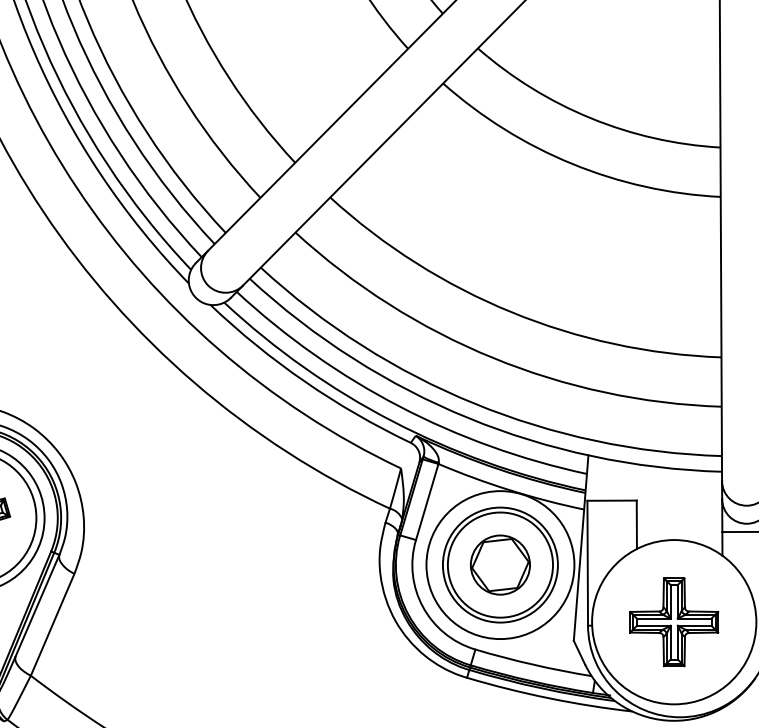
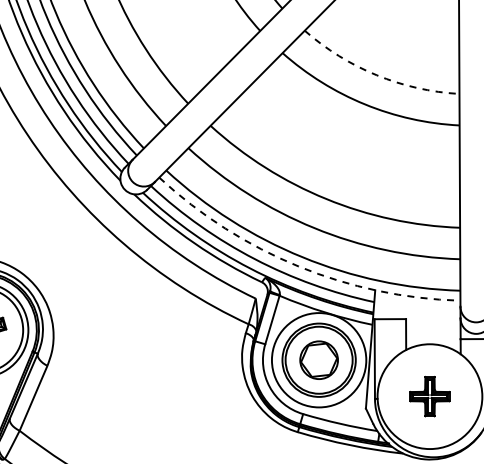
arc: (590, 118) -> (376, 75), solid -> dashed
arc: (468, 418) -> (298, 266), solid -> dashed
part: (673, 621) -> (429, 396), size x0.7

